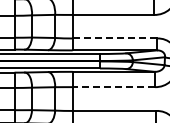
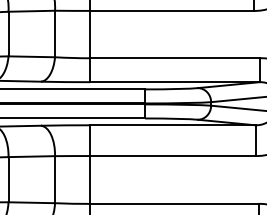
line: (115, 38) -> (176, 58), dashed -> solid
line: (113, 87) -> (172, 156), dashed -> solid

